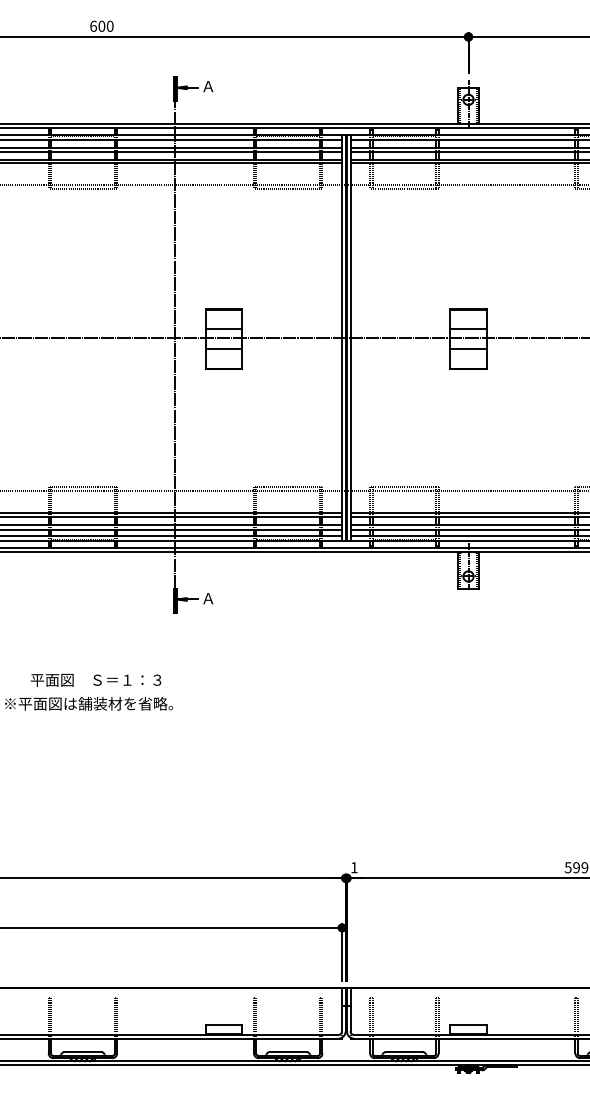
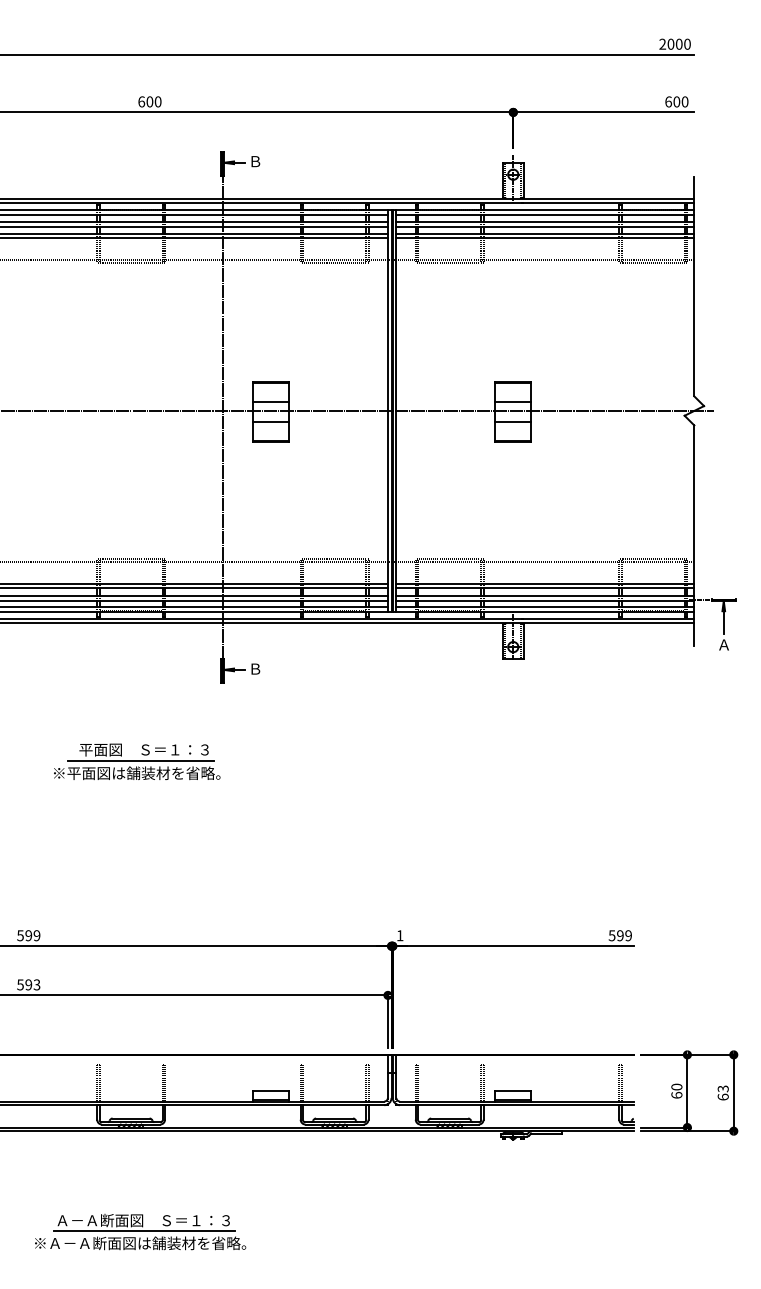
text: (208, 86) -> (255, 161), Ａ -> Ｂ
text: (208, 598) -> (255, 668), Ａ -> Ｂ
line: (92, 690) -> (140, 760), added

